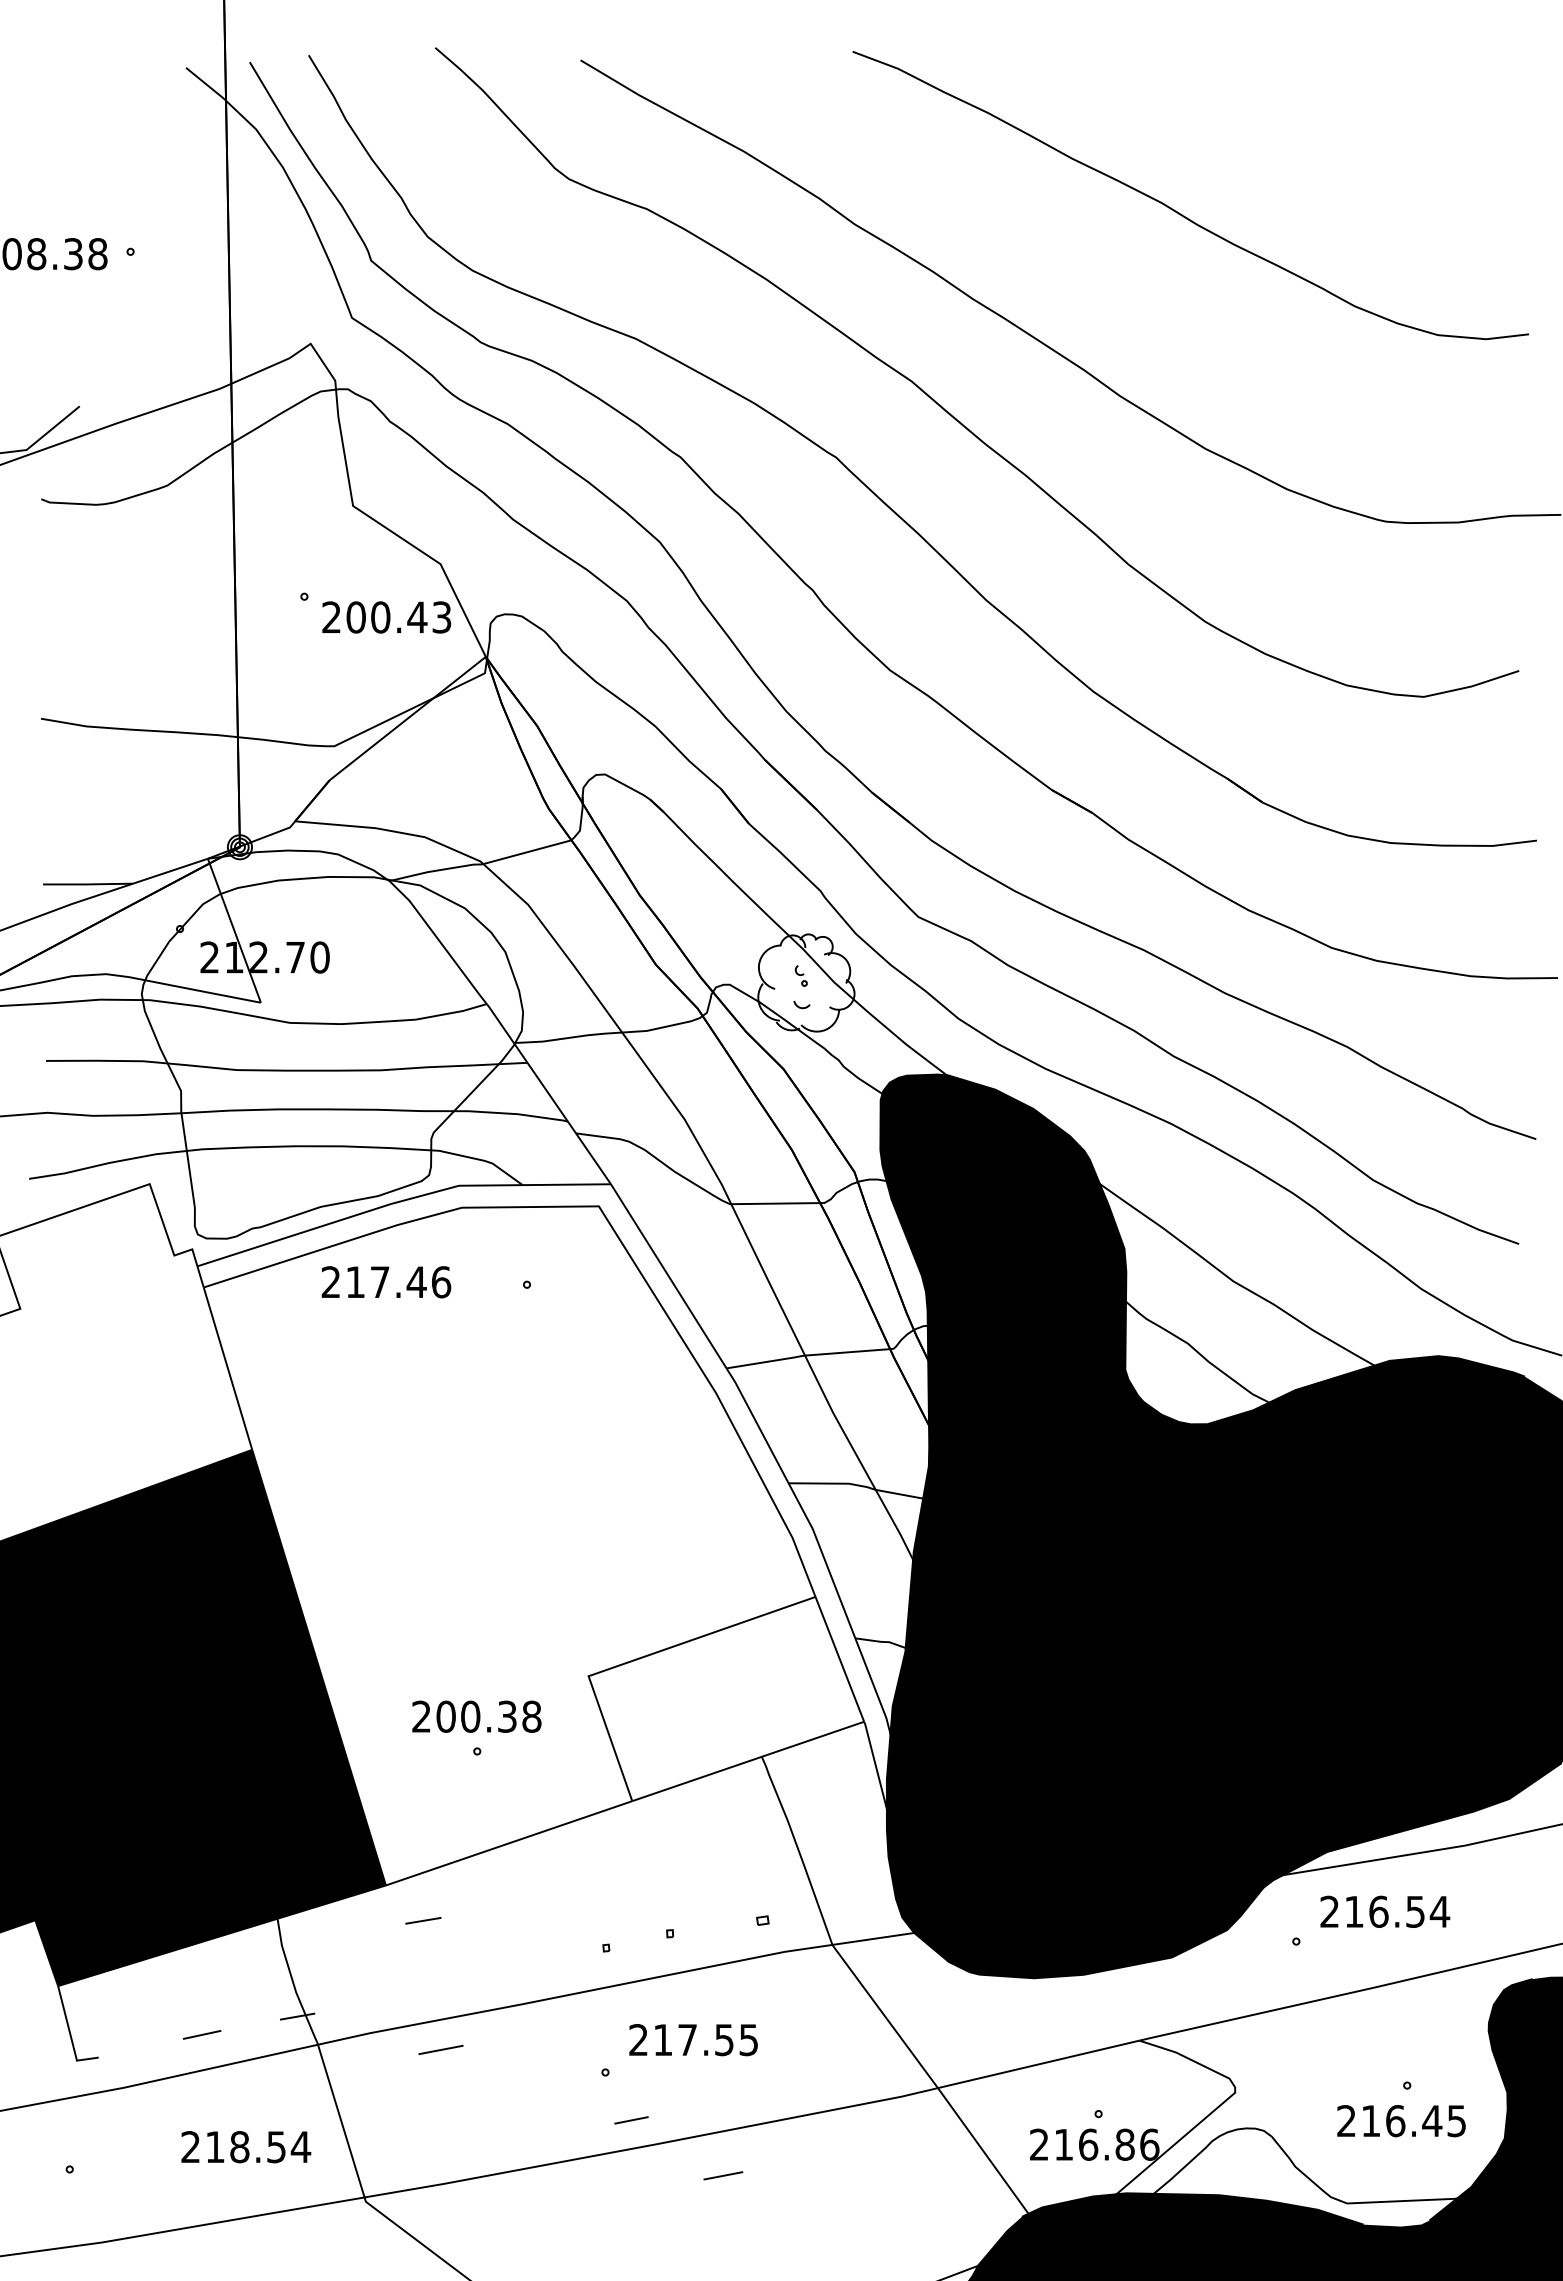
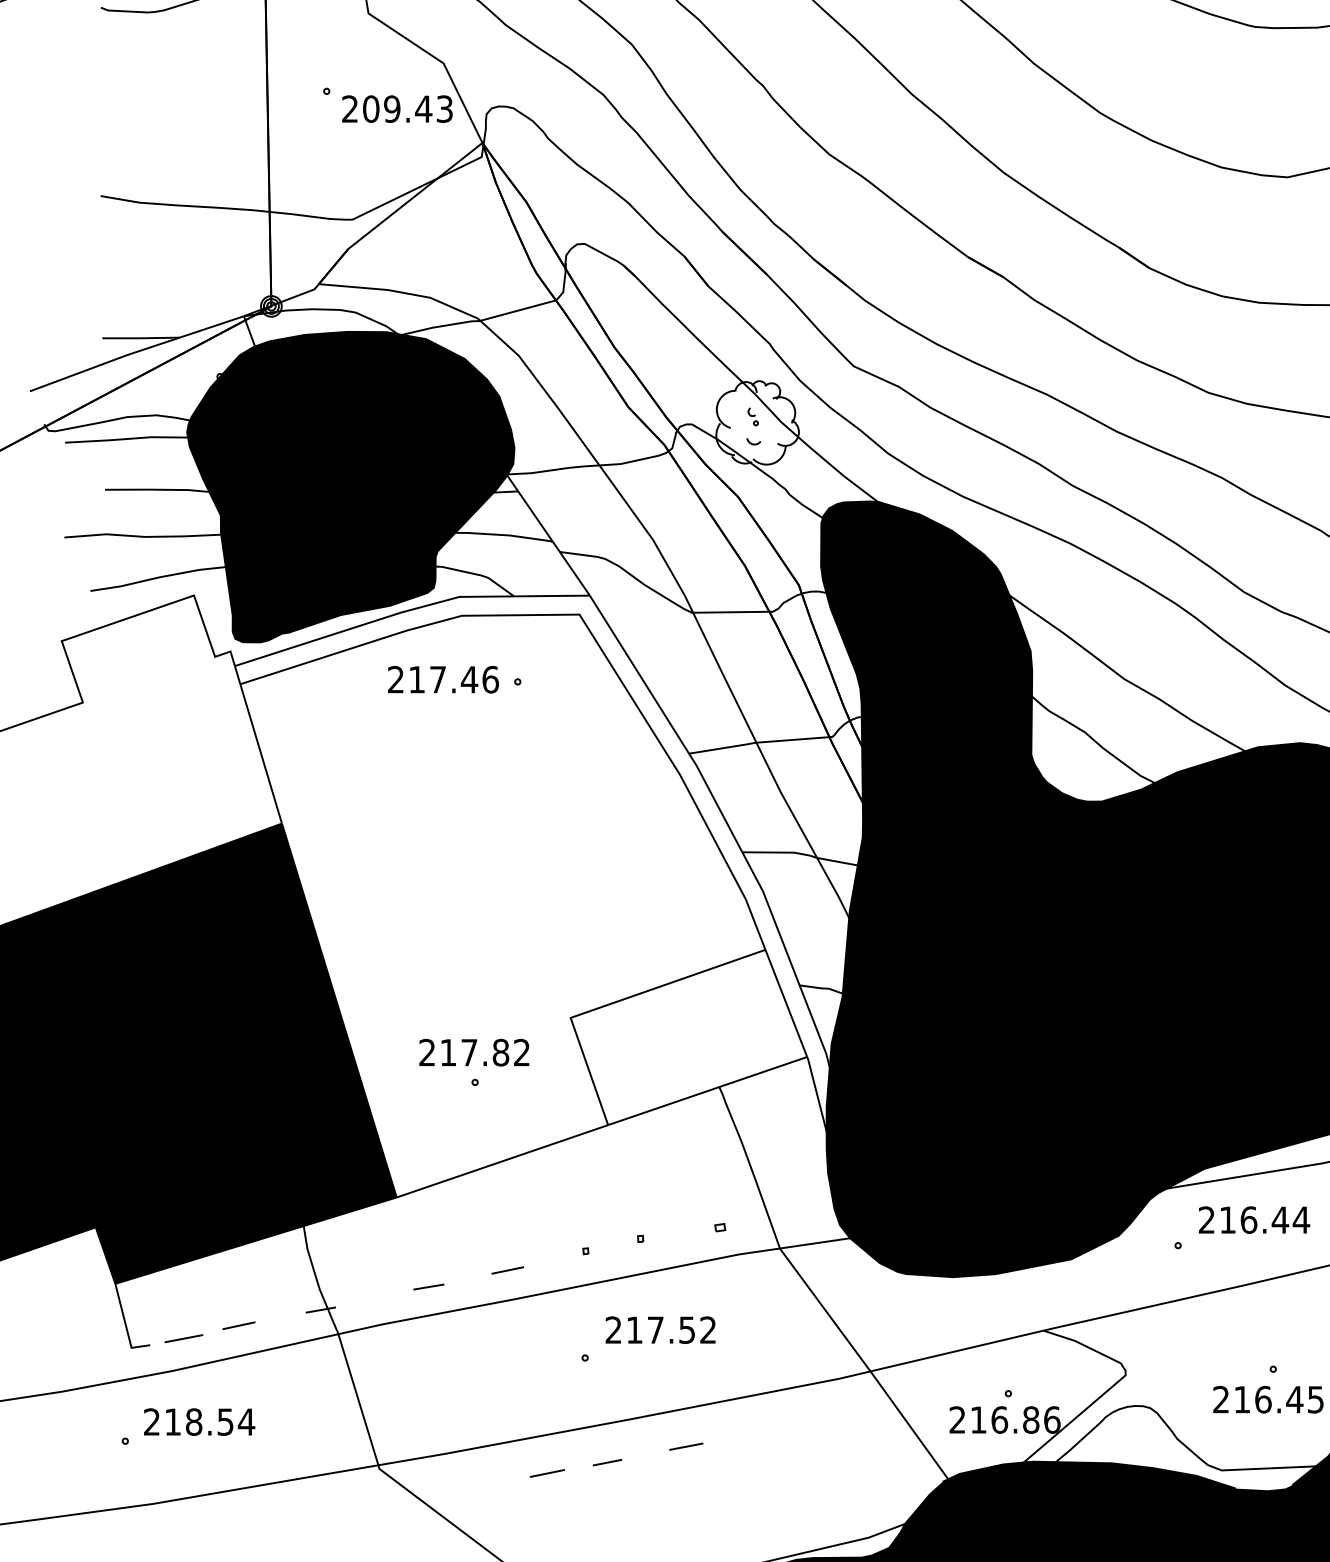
text: (380, 617) -> (392, 109), 200.43 -> 209.43
fill: (332, 1057) -> (350, 486), added
text: (386, 1282) -> (443, 679), moved
text: (488, 1716) -> (484, 1052), 200.38 -> 217.82
text: (1415, 1911) -> (1280, 1219), 216.54 -> 216.44
line: (423, 1920) -> (428, 1286), moved
line: (515, 1970) -> (507, 1270), added
text: (748, 2040) -> (707, 1330), 217.55 -> 217.52
line: (440, 2049) -> (183, 1338), moved
line: (631, 2120) -> (607, 1462), moved
text: (246, 2147) -> (199, 1422), moved
line: (561, 2206) -> (547, 1473), added

